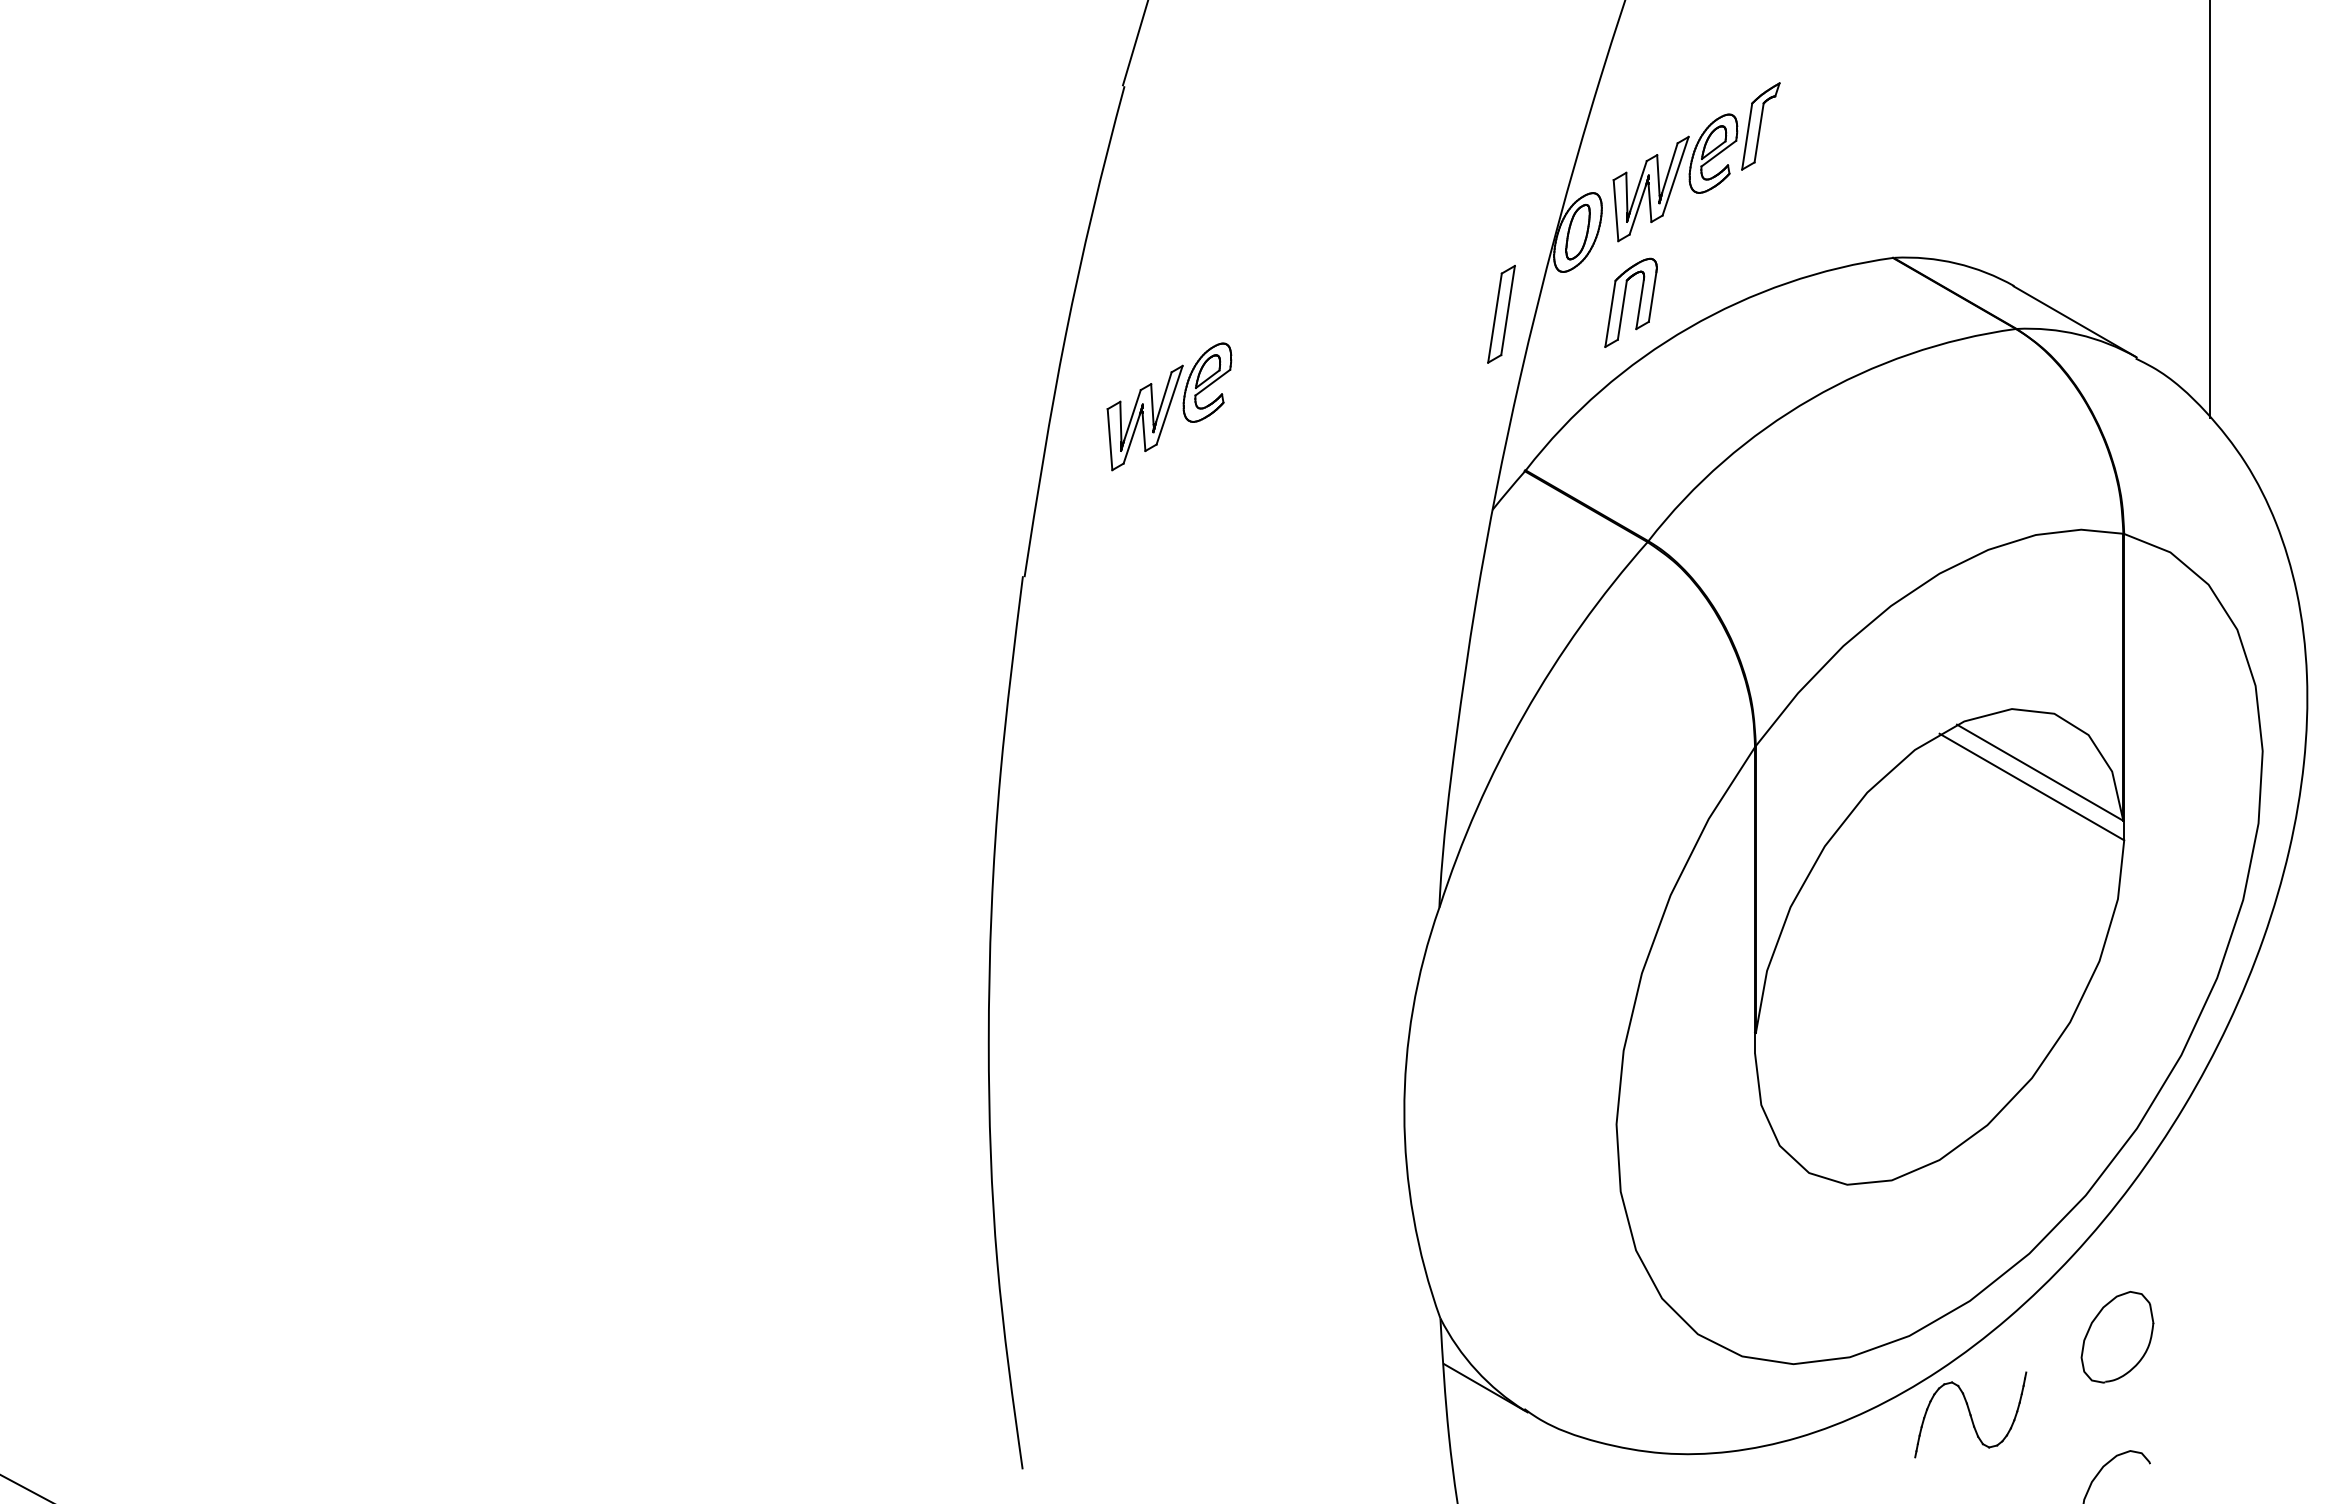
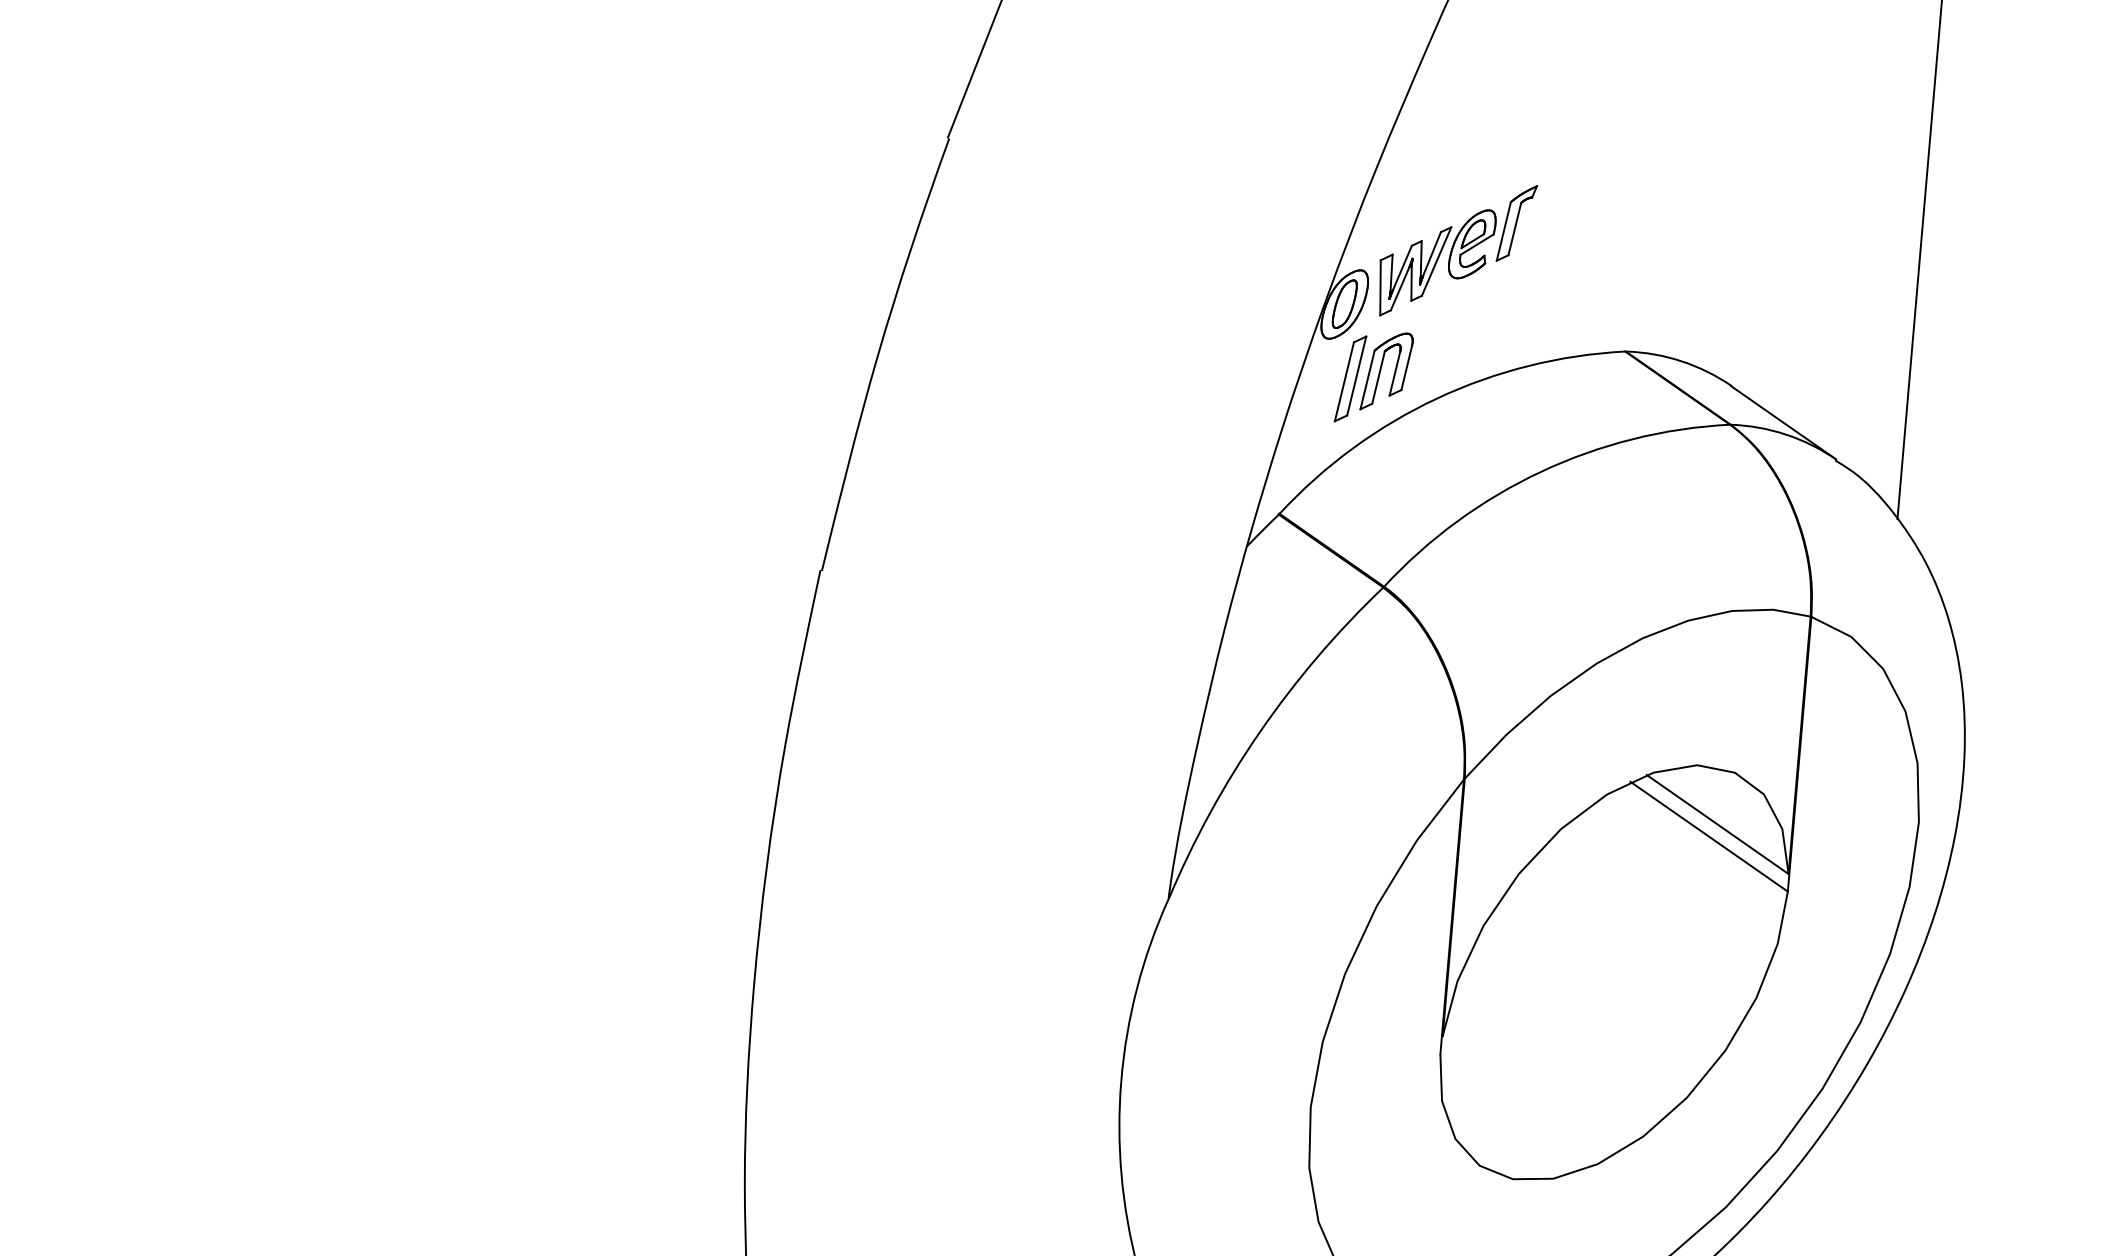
part: (1501, 314) -> (1350, 379), moved
part: (1169, 406) -> (965, 429), removed

